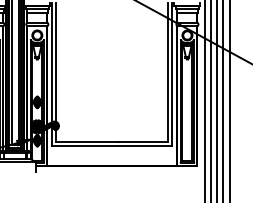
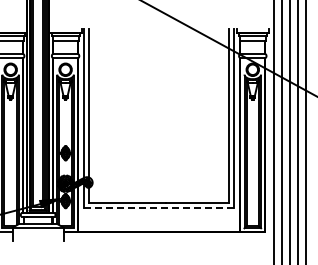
line: (112, 145) -> (159, 207), solid -> dashed

